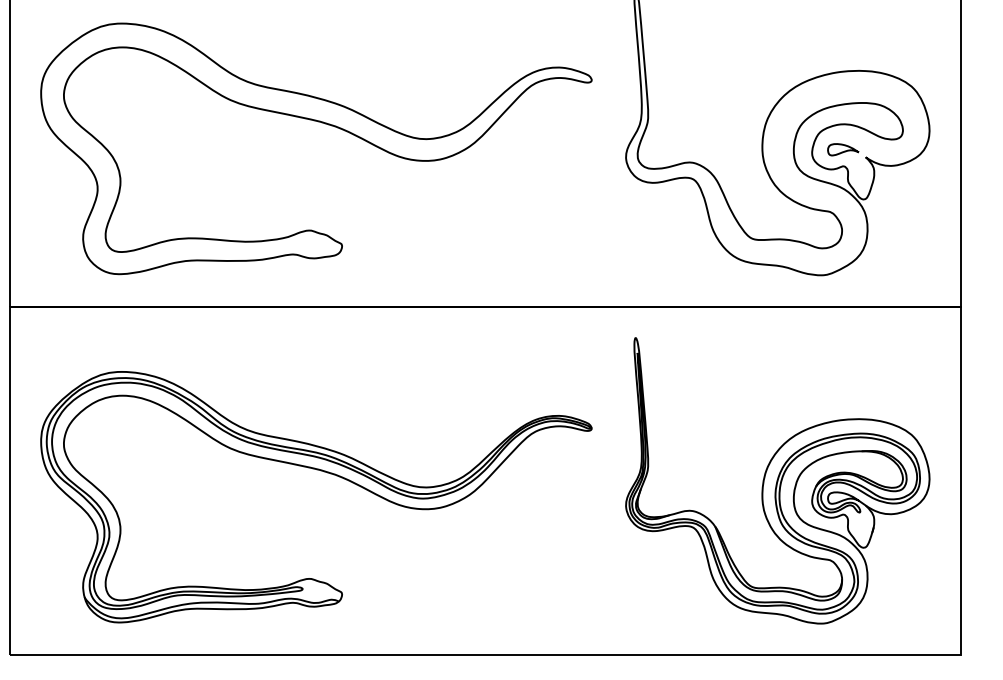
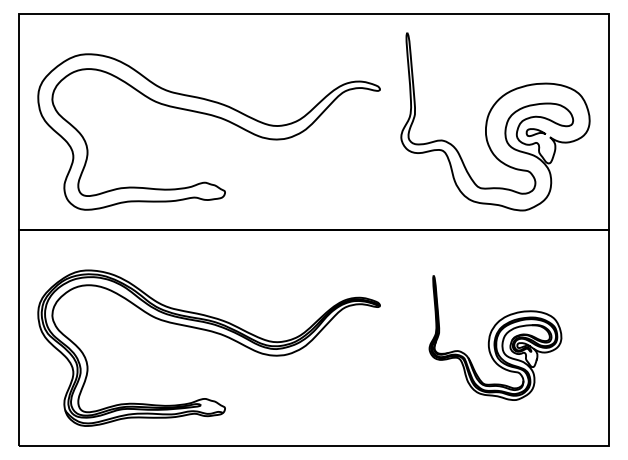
part: (777, 479) -> (495, 337), size x0.7

